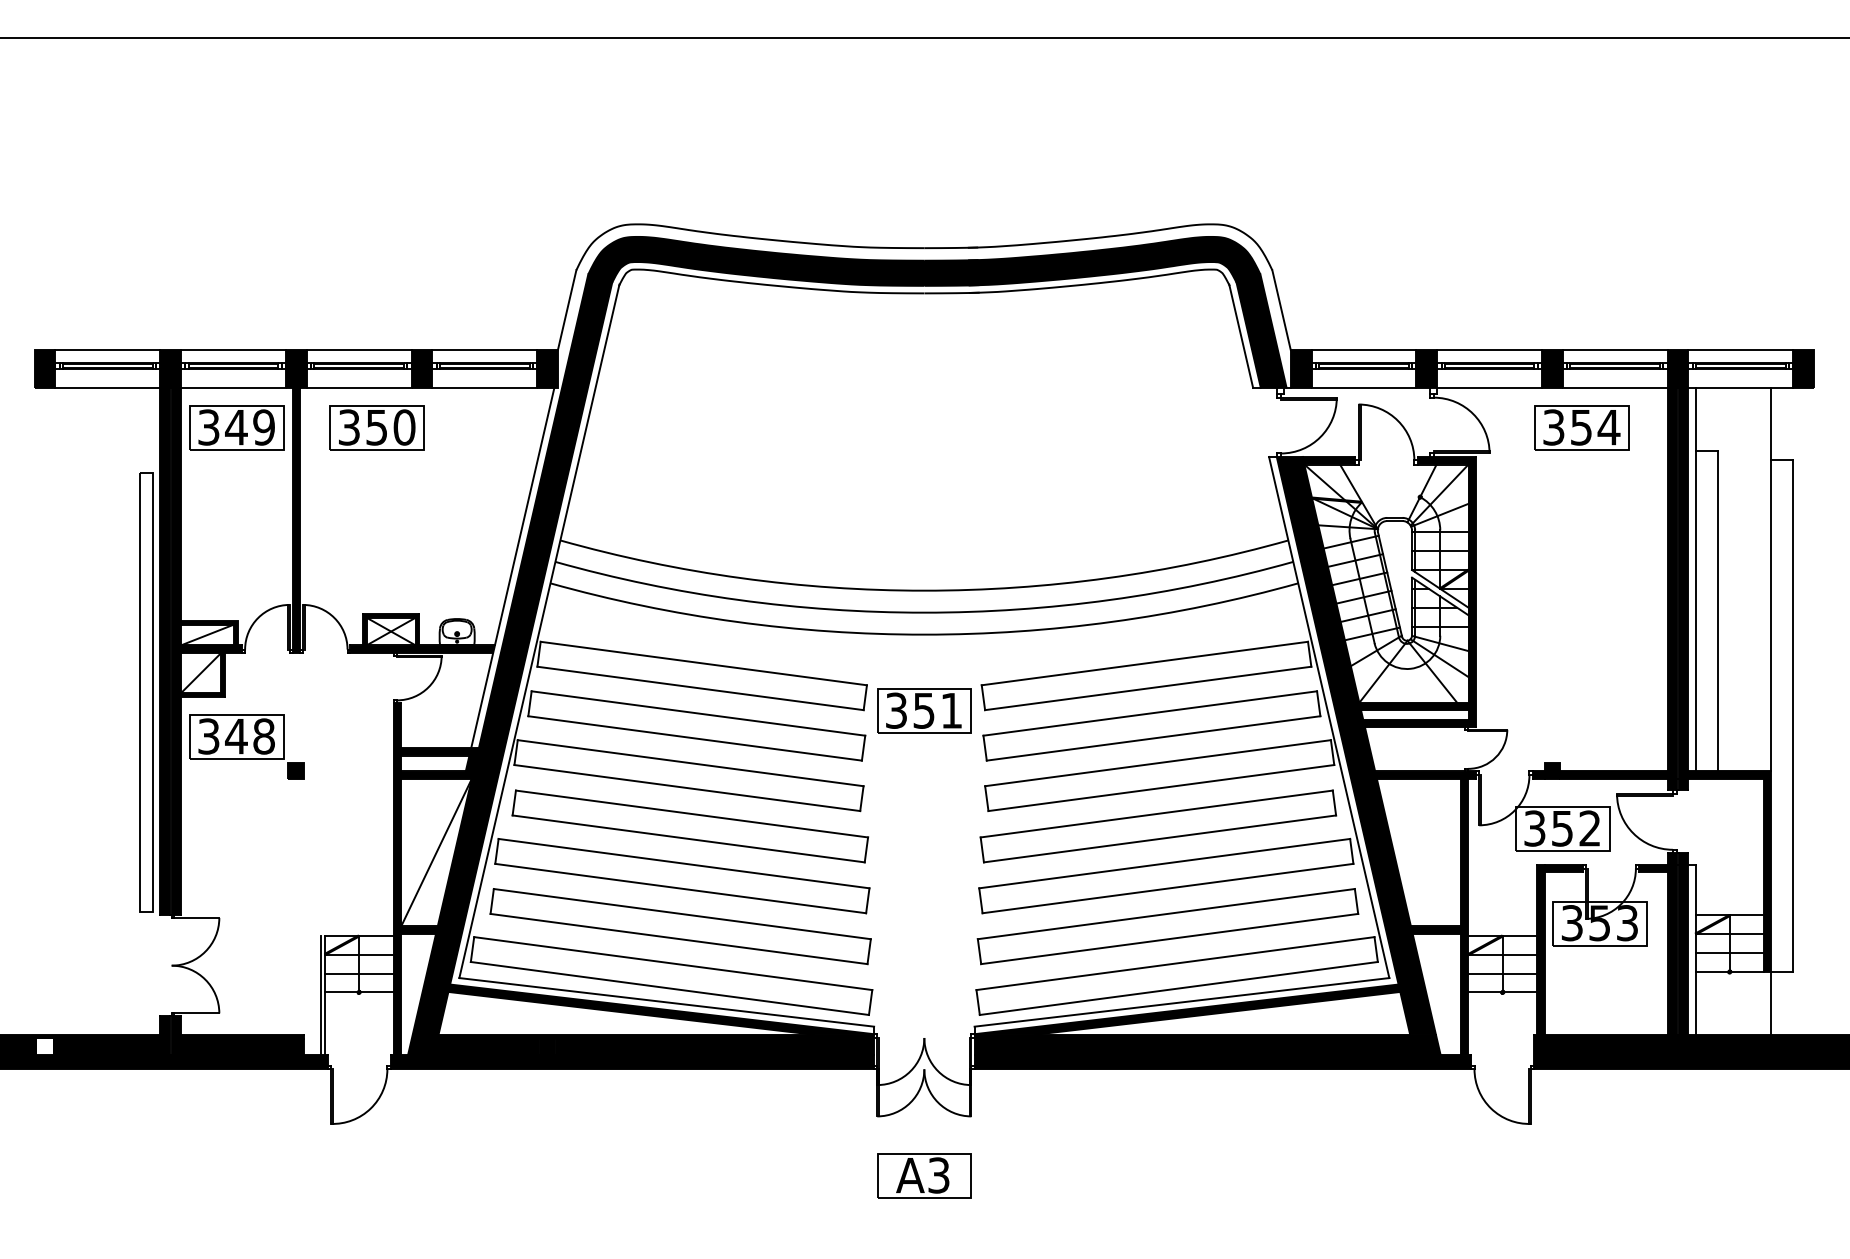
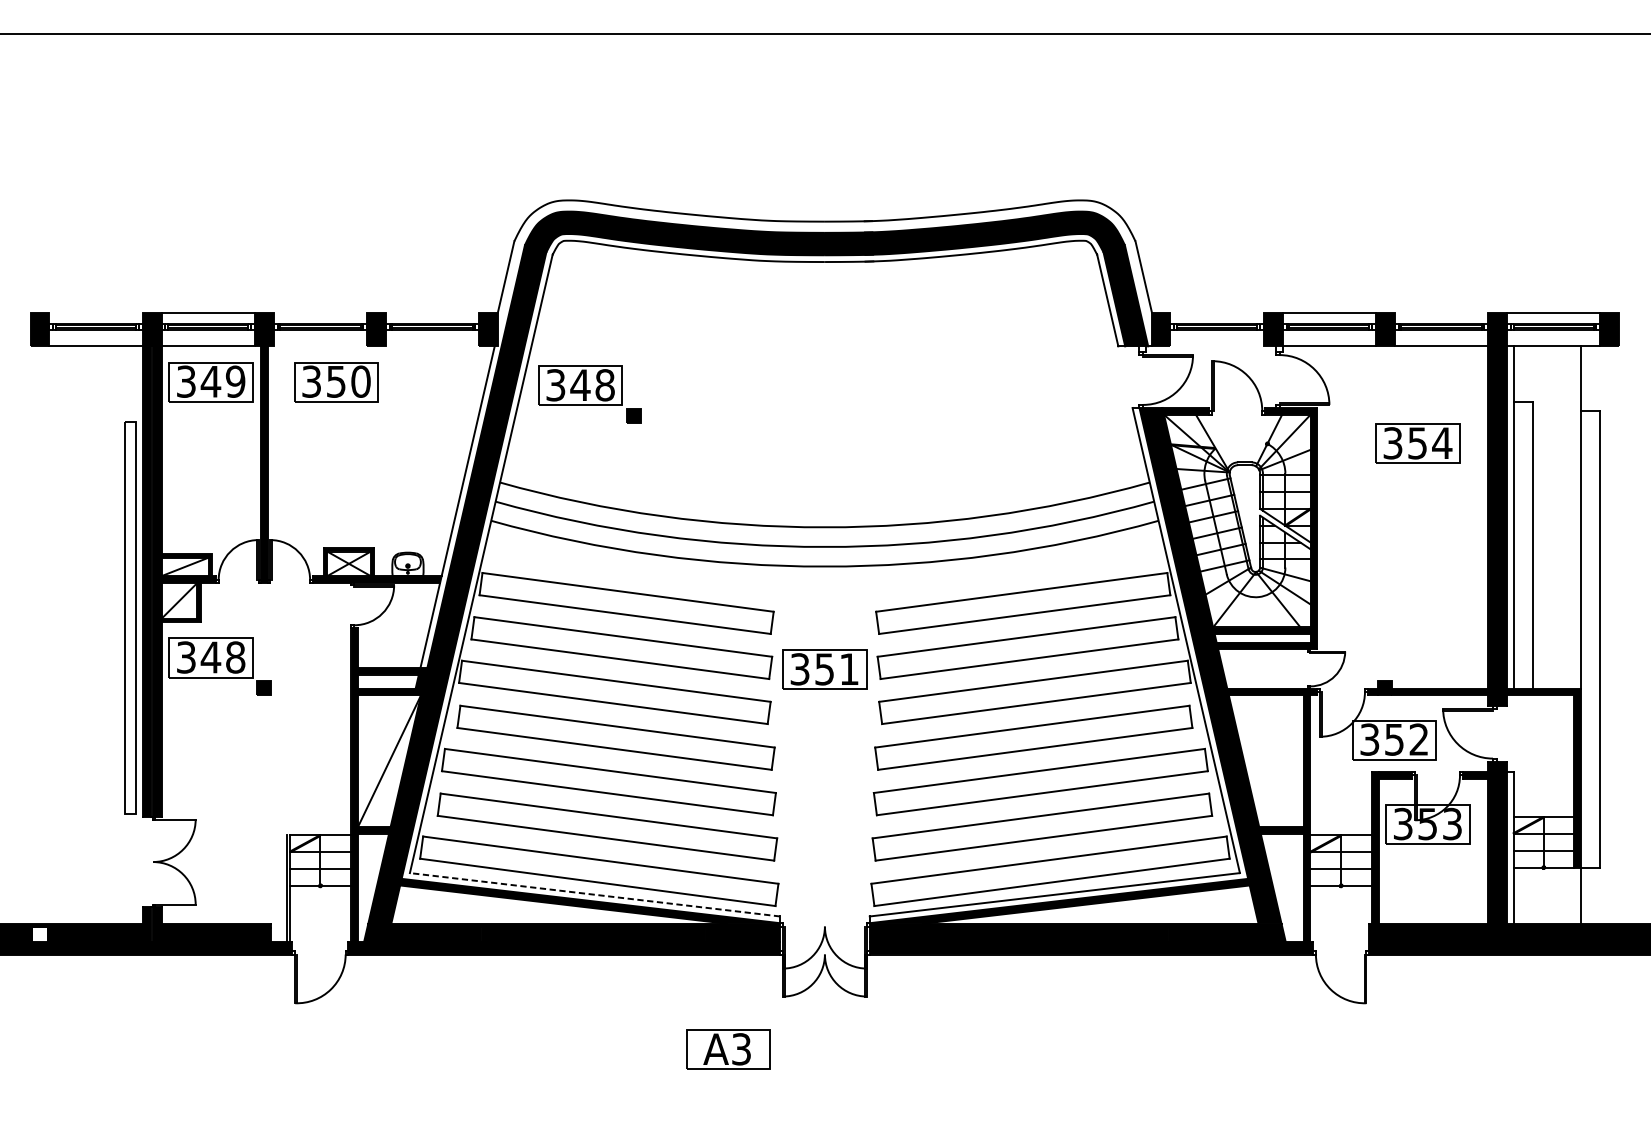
line: (107, 350) -> (95, 312), removed
line: (358, 350) -> (319, 312), removed
line: (484, 350) -> (432, 312), removed
line: (1363, 350) -> (1216, 312), removed
line: (1614, 350) -> (1440, 312), removed
line: (358, 387) -> (319, 346), removed
line: (484, 387) -> (432, 346), removed
line: (1363, 387) -> (1216, 346), removed
part: (1581, 427) -> (1417, 443), moved
part: (660, 441) -> (589, 394), added
part: (924, 710) -> (825, 669), moved
line: (666, 1002) -> (594, 894), solid -> dashed
part: (924, 1175) -> (728, 1049), moved

